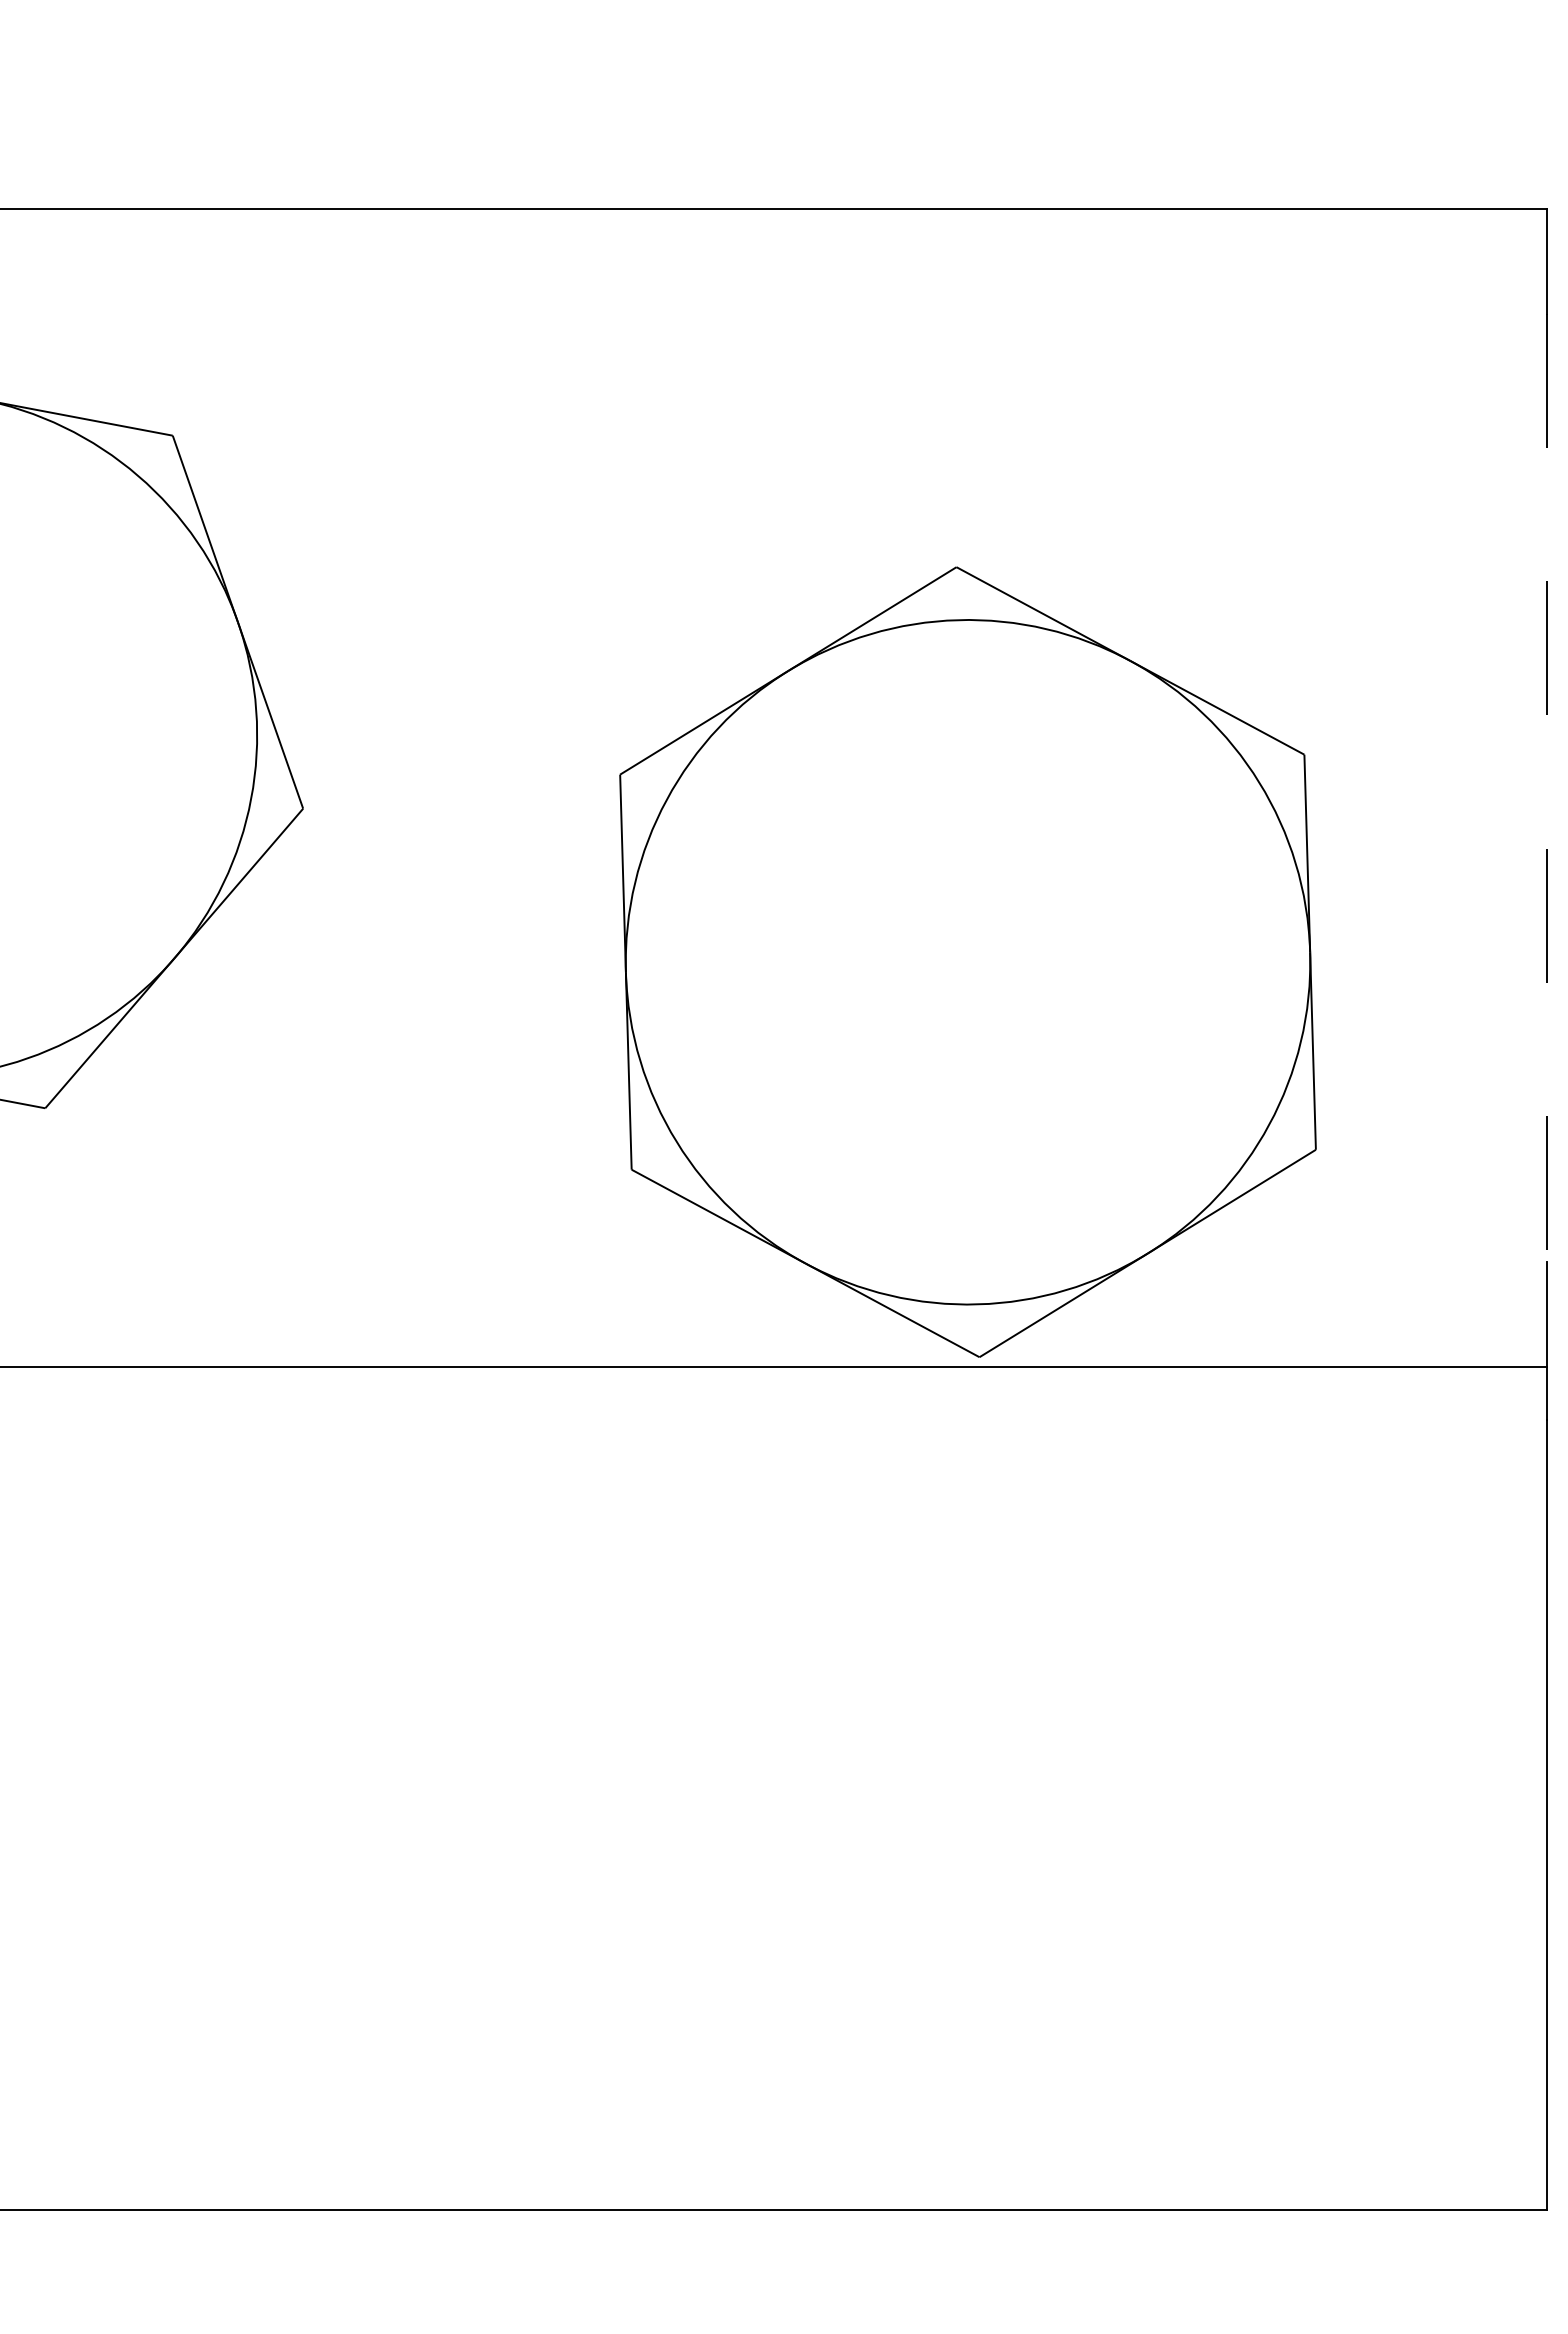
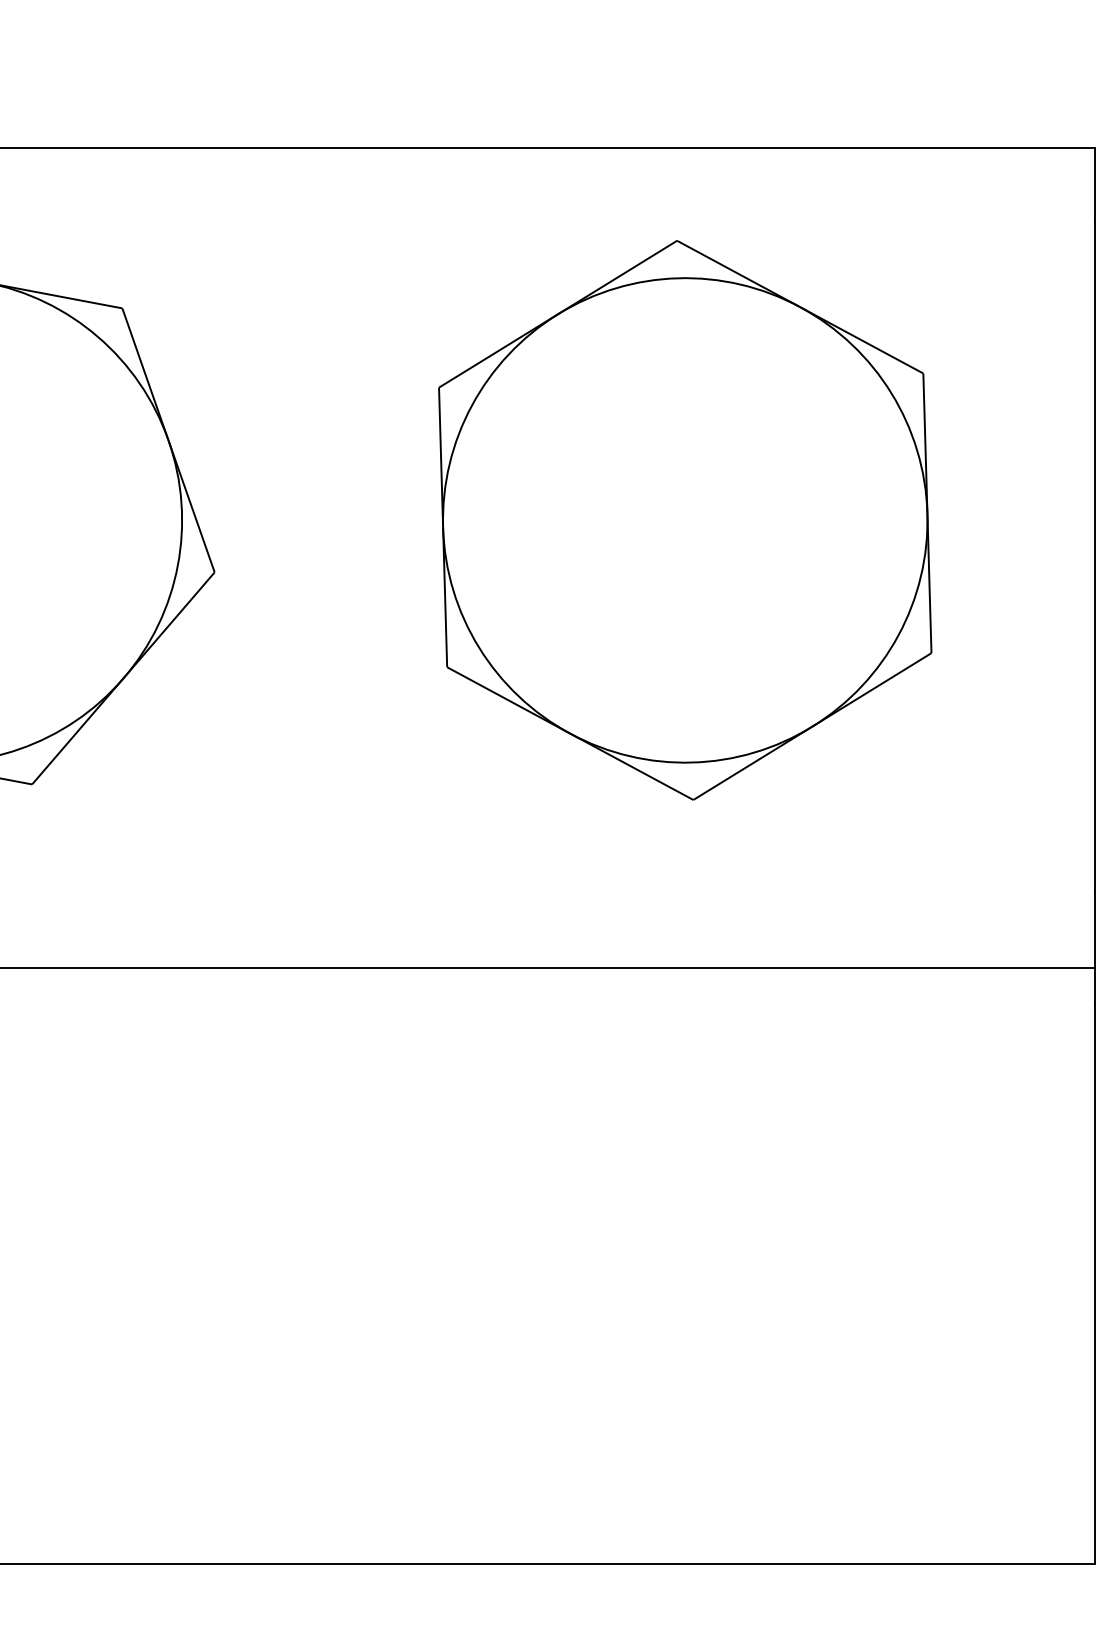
line: (1547, 787) -> (1095, 557), dashed -> solid
part: (967, 961) -> (684, 519), moved

